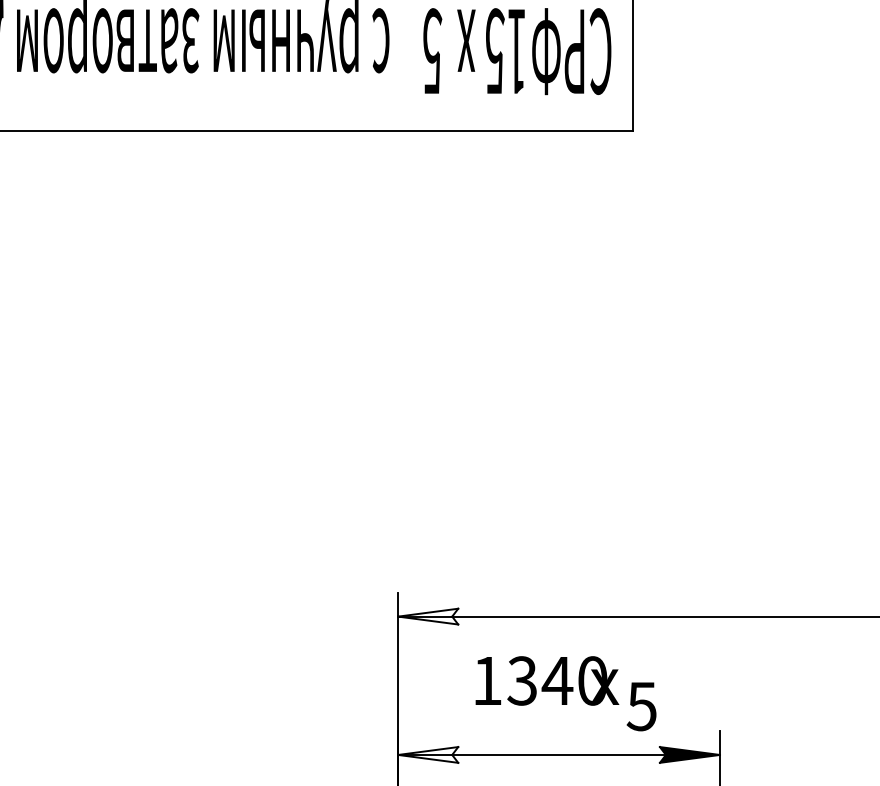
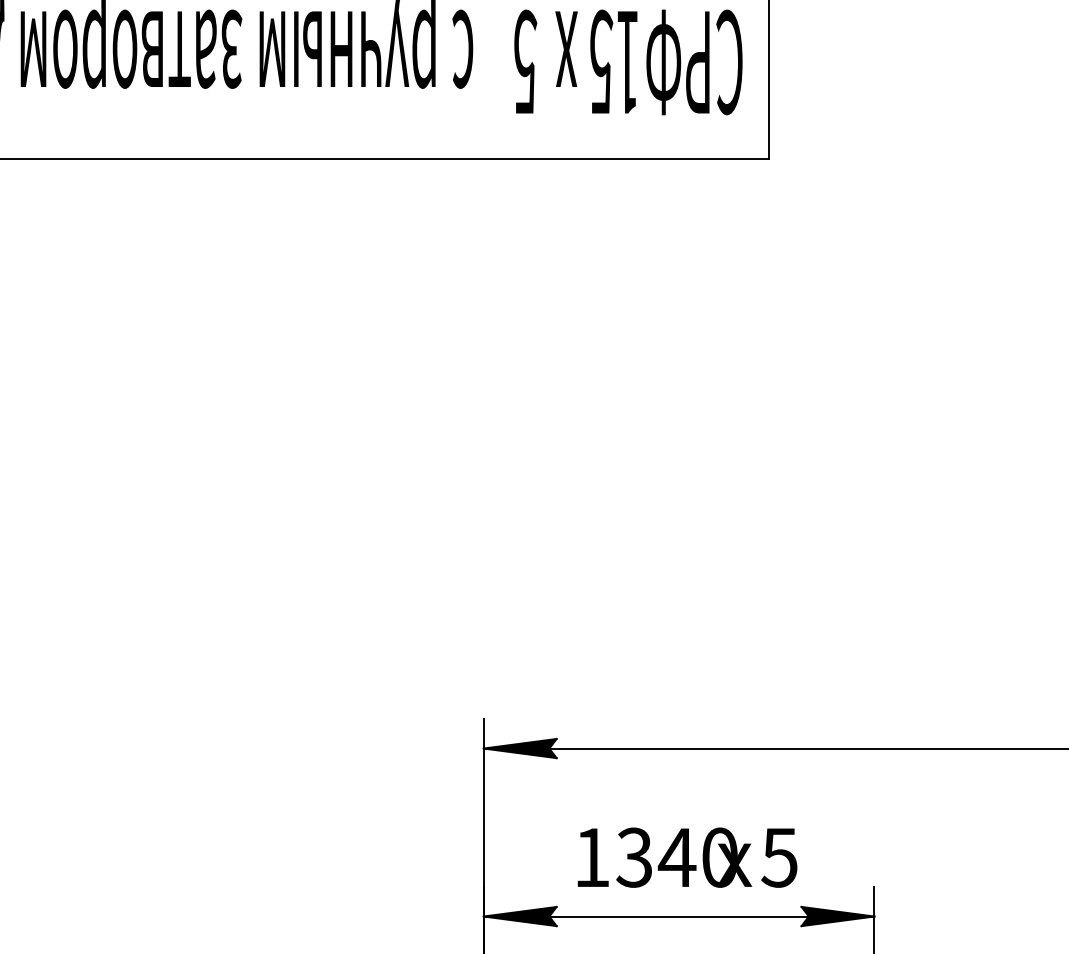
fill: (427, 616) -> (519, 748), added
text: (547, 680) -> (664, 857), moved
fill: (427, 754) -> (519, 916), added

